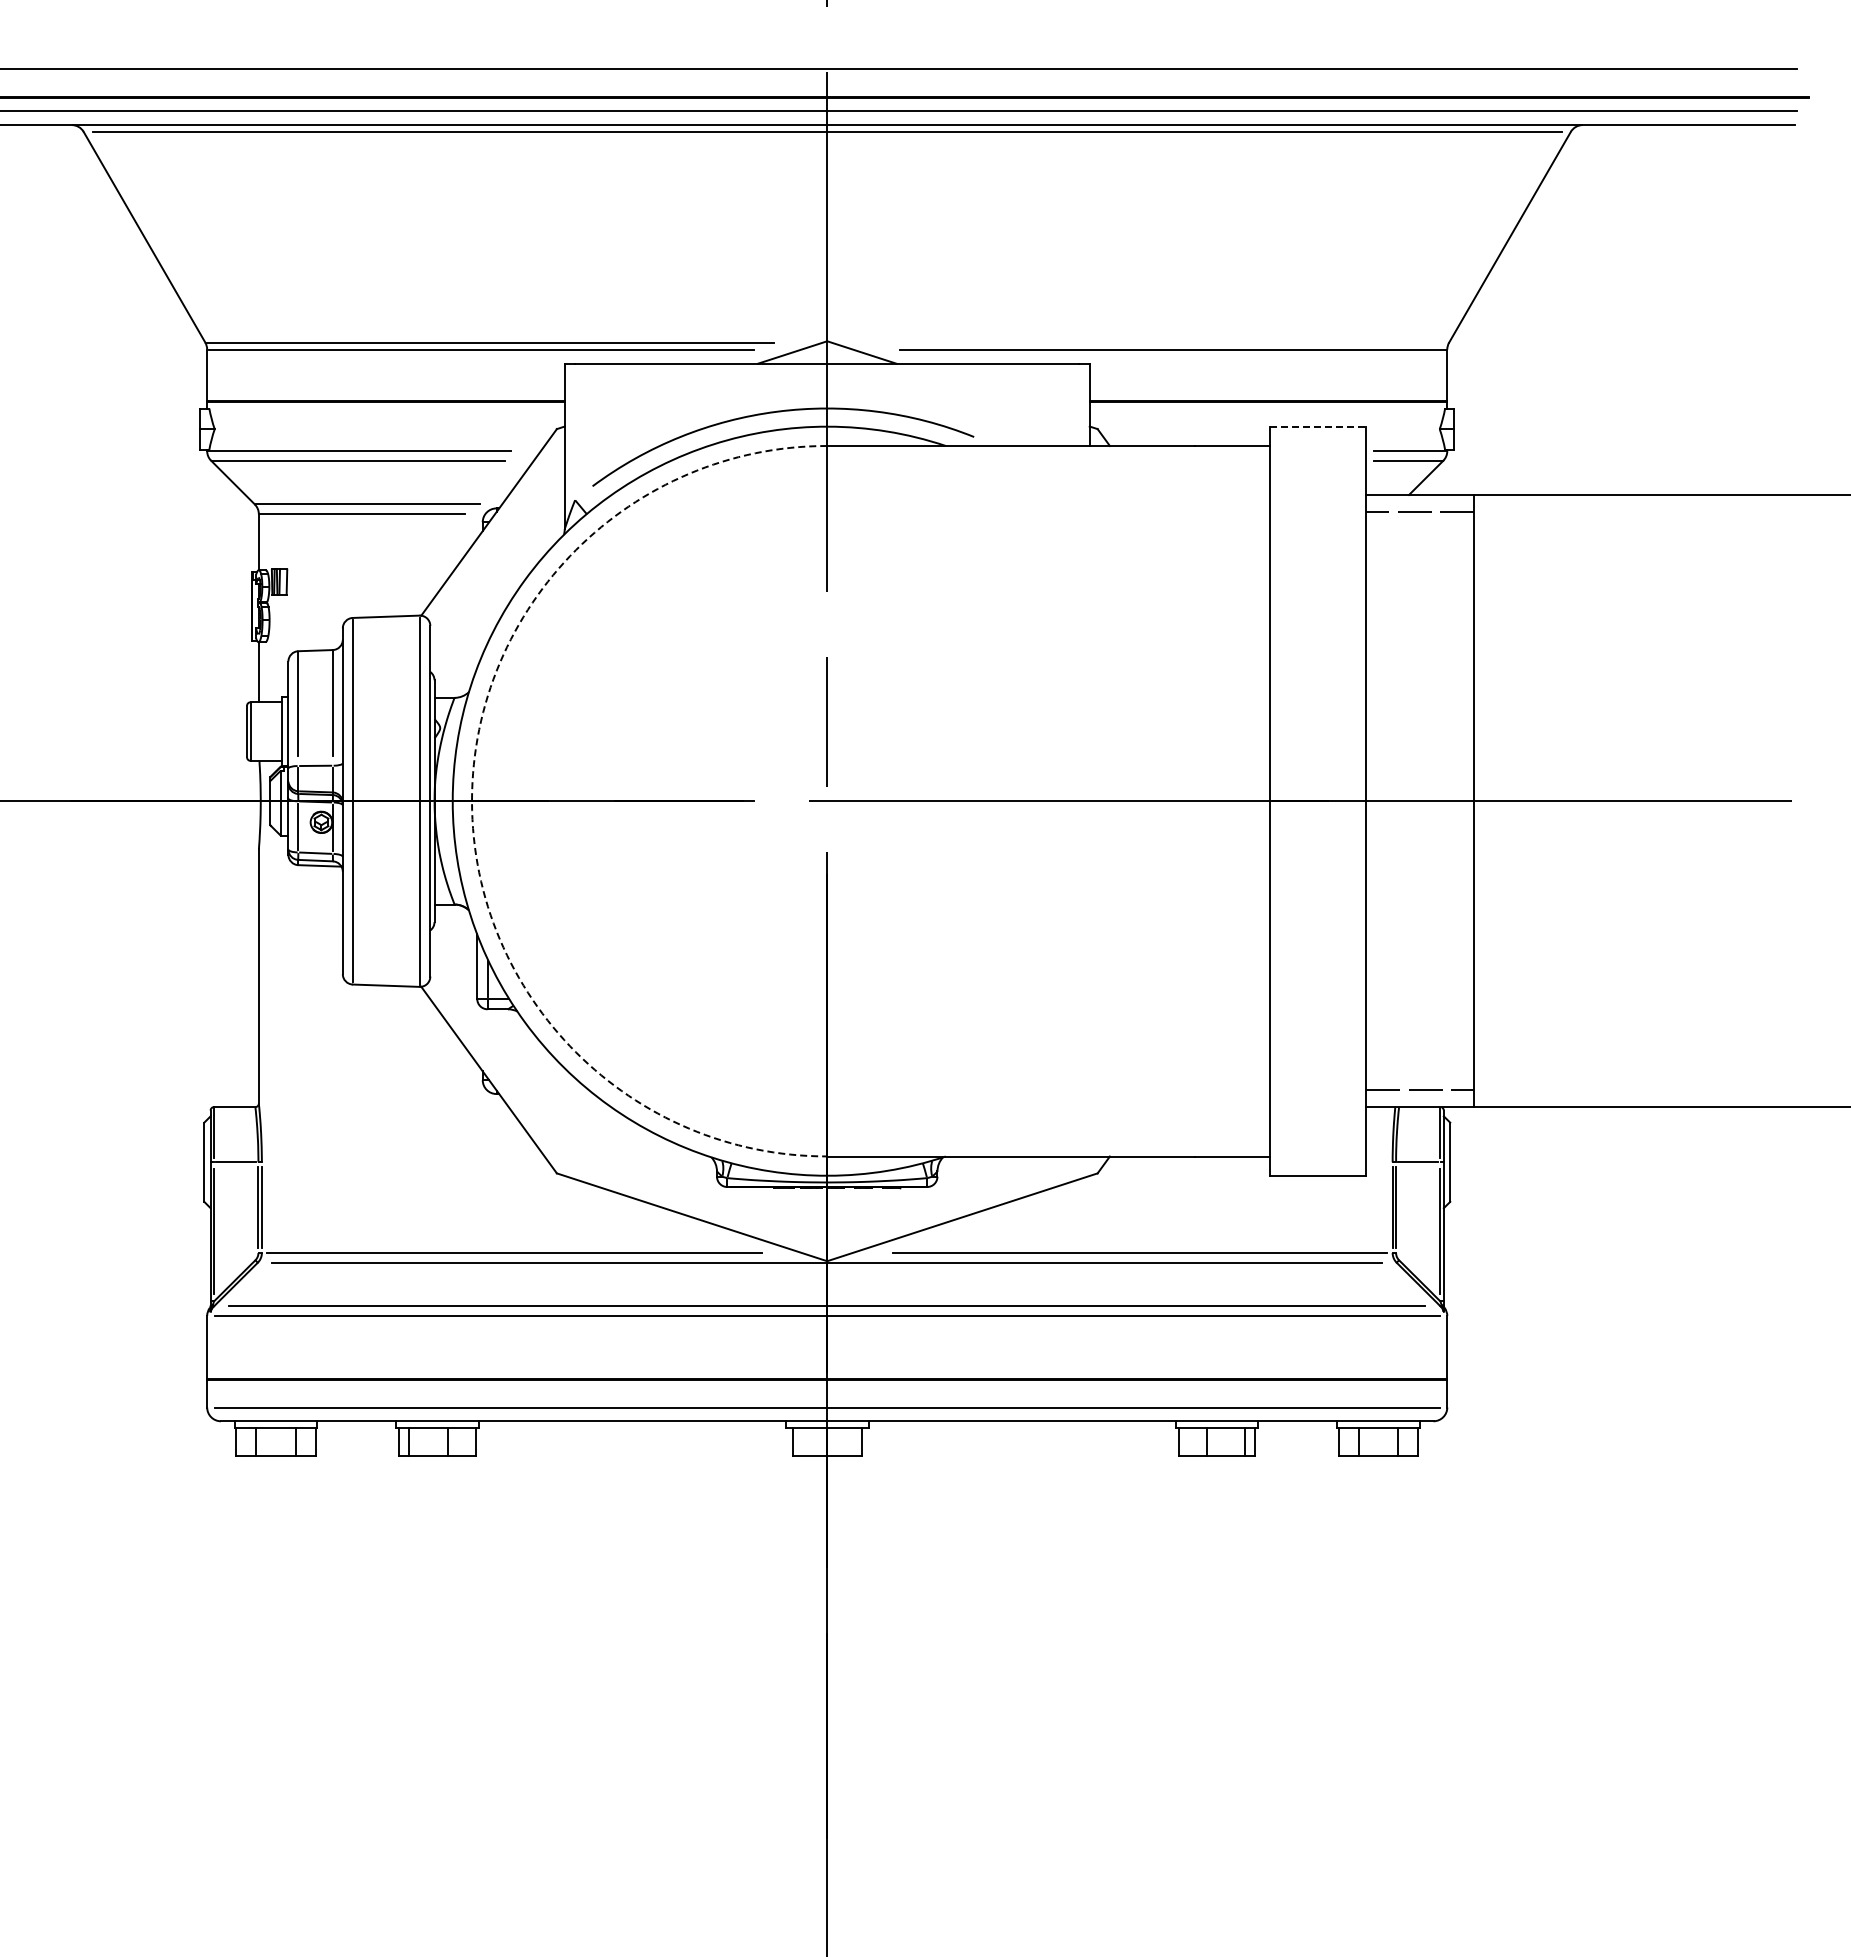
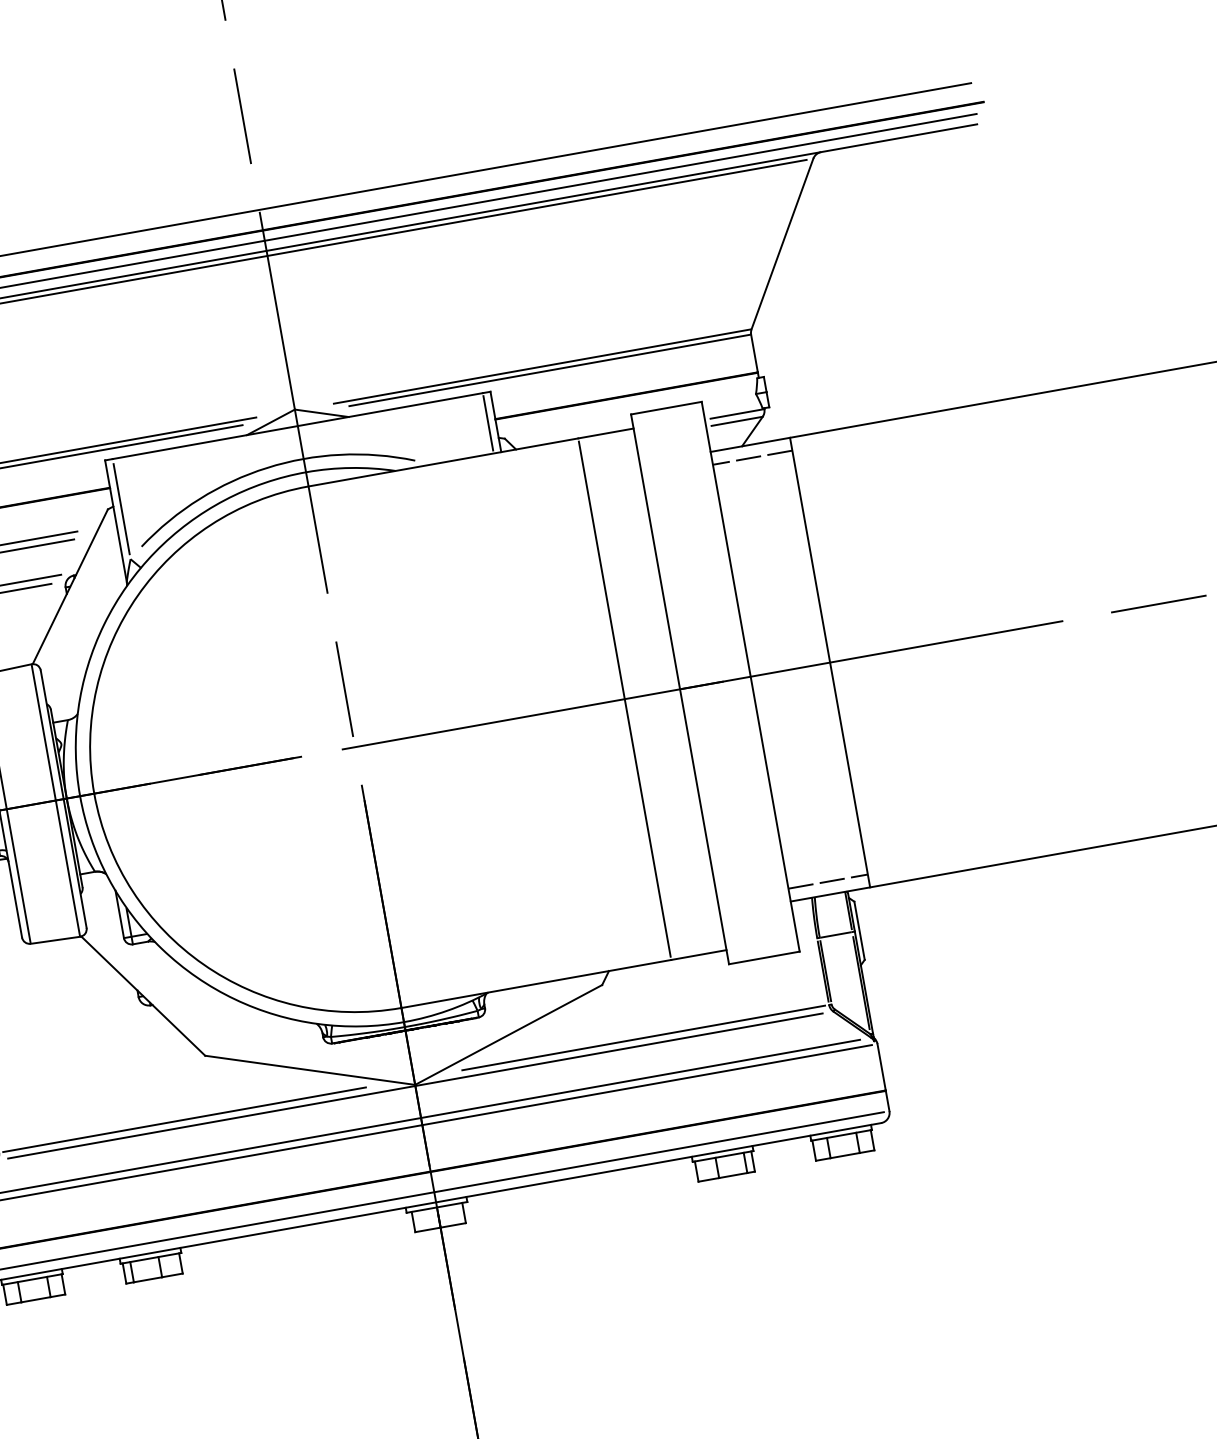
line: (1163, 342) -> (541, 366), added
line: (1079, 404) -> (488, 423), added
line: (1318, 426) -> (666, 407), dashed -> solid
line: (575, 431) -> (121, 508), added
arc: (472, 801) -> (94, 793), dashed -> solid
line: (1194, 801) -> (624, 699), added

